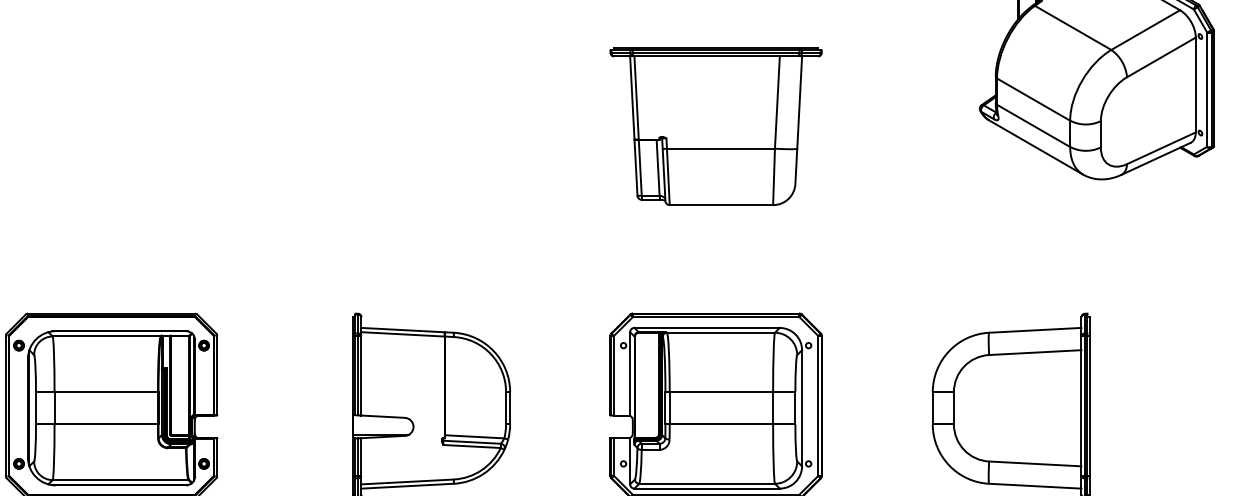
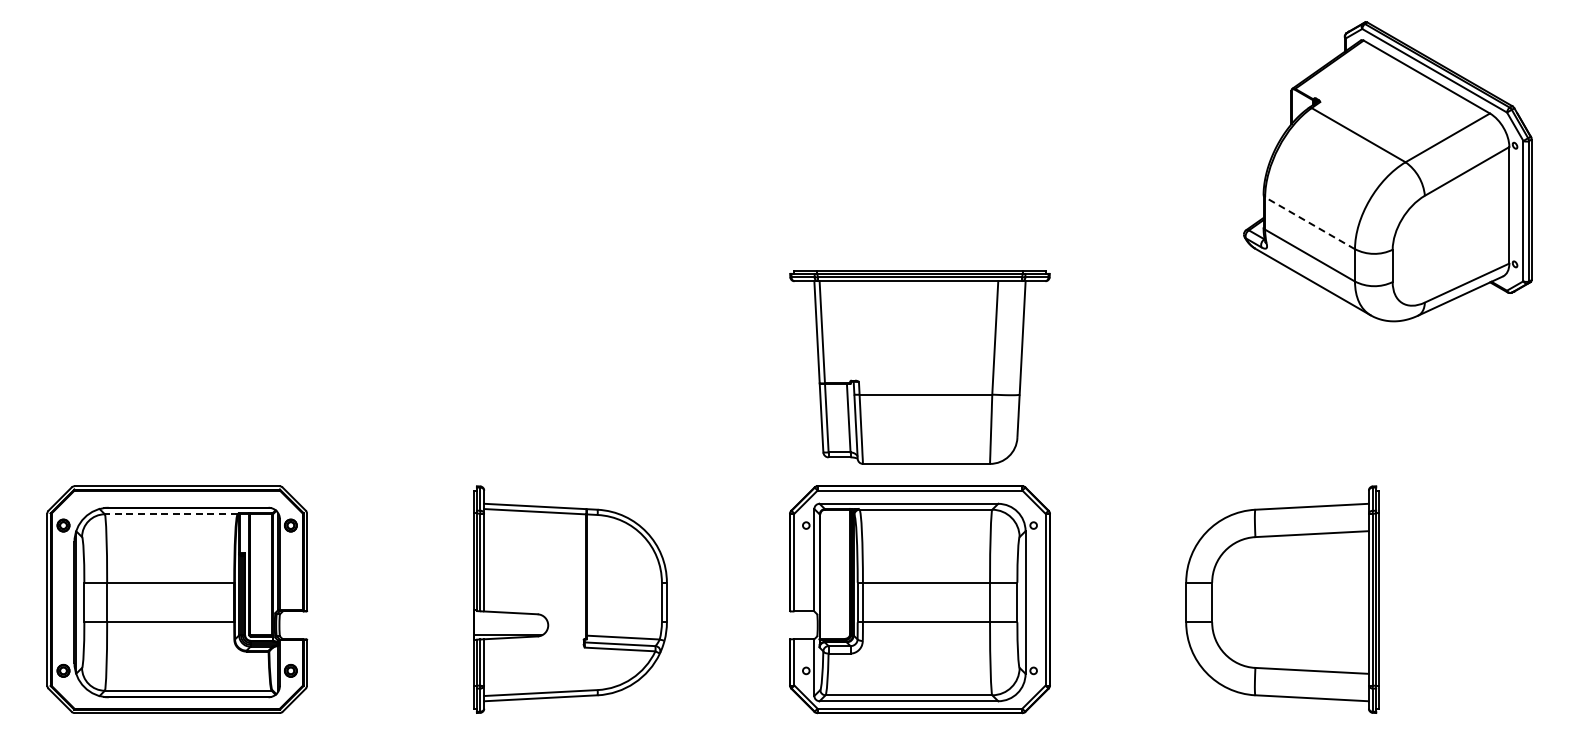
line: (1033, 99) -> (1310, 223), solid -> dashed
part: (715, 126) -> (919, 367), moved
line: (106, 336) -> (170, 514), solid -> dashed

